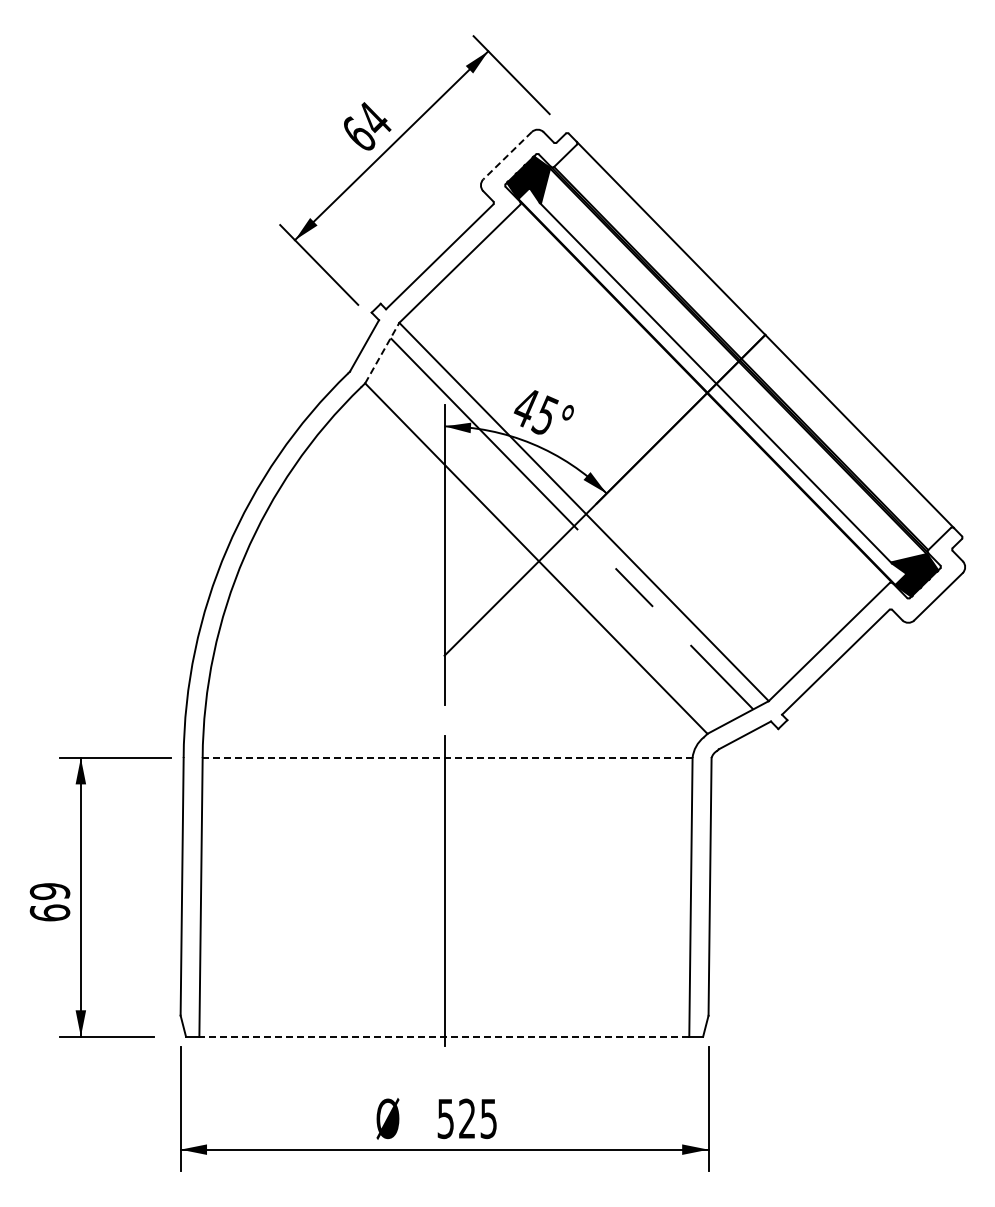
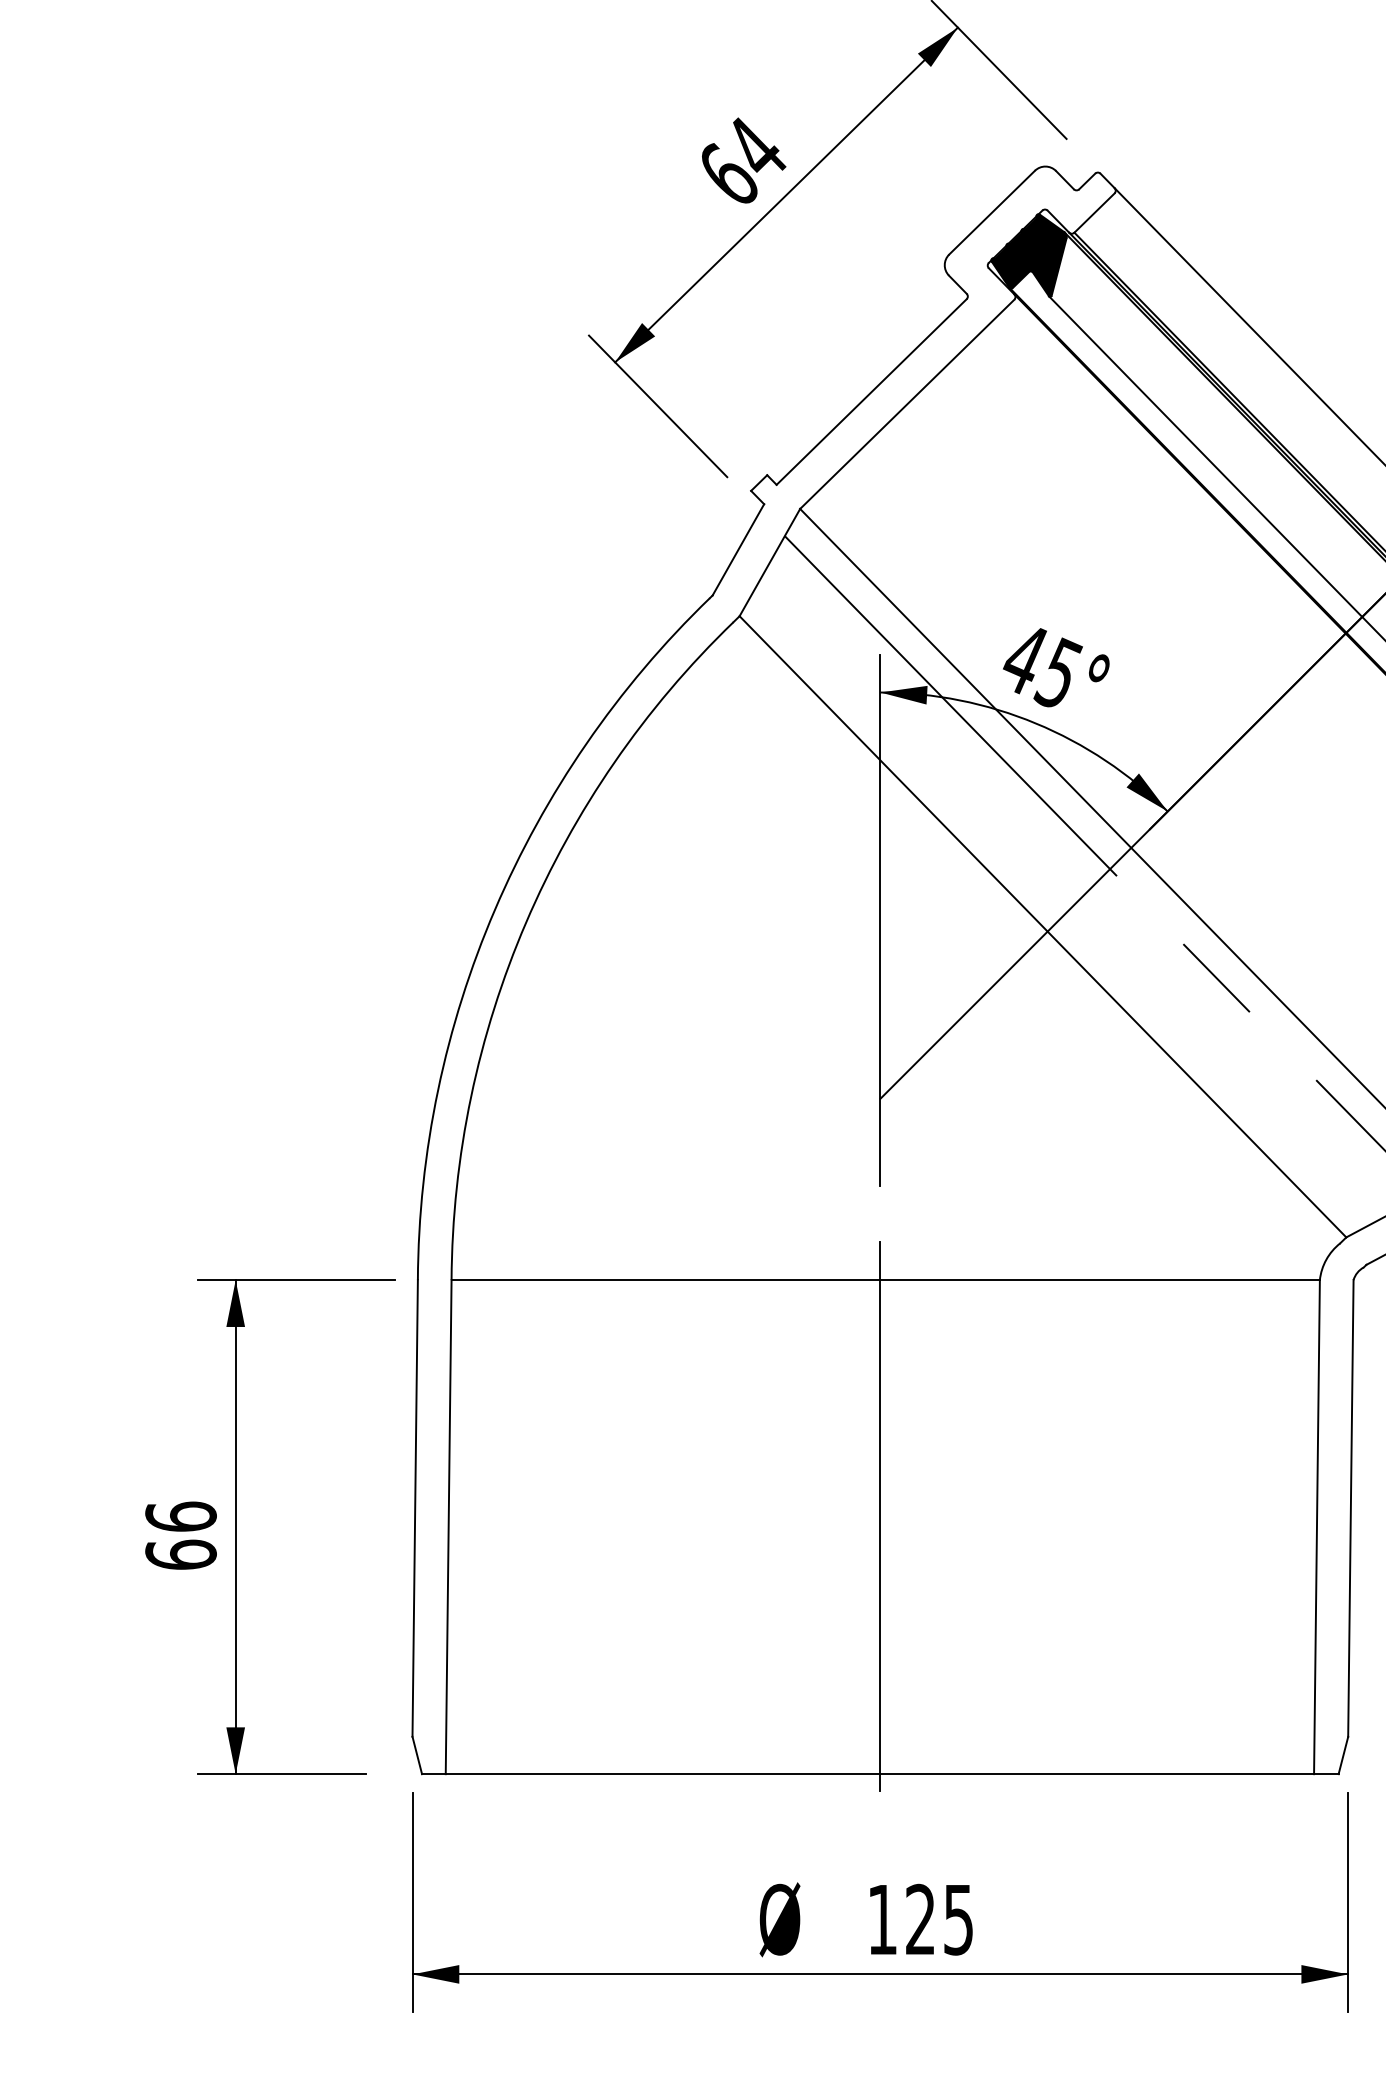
line: (507, 155) -> (991, 212), dashed -> solid
line: (382, 353) -> (770, 563), dashed -> solid
line: (447, 757) -> (885, 1279), dashed -> solid
text: (49, 891) -> (180, 1516), 69 -> 66
line: (444, 1036) -> (880, 1773), dashed -> solid
text: (445, 1119) -> (881, 1920), 525 -> 125

